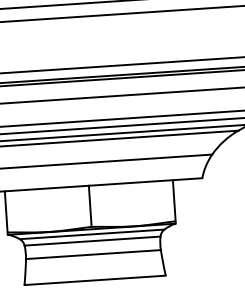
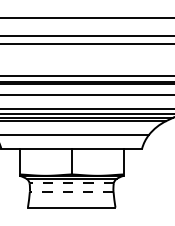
line: (92, 241) -> (71, 183), solid -> dashed
line: (93, 254) -> (71, 191), solid -> dashed

